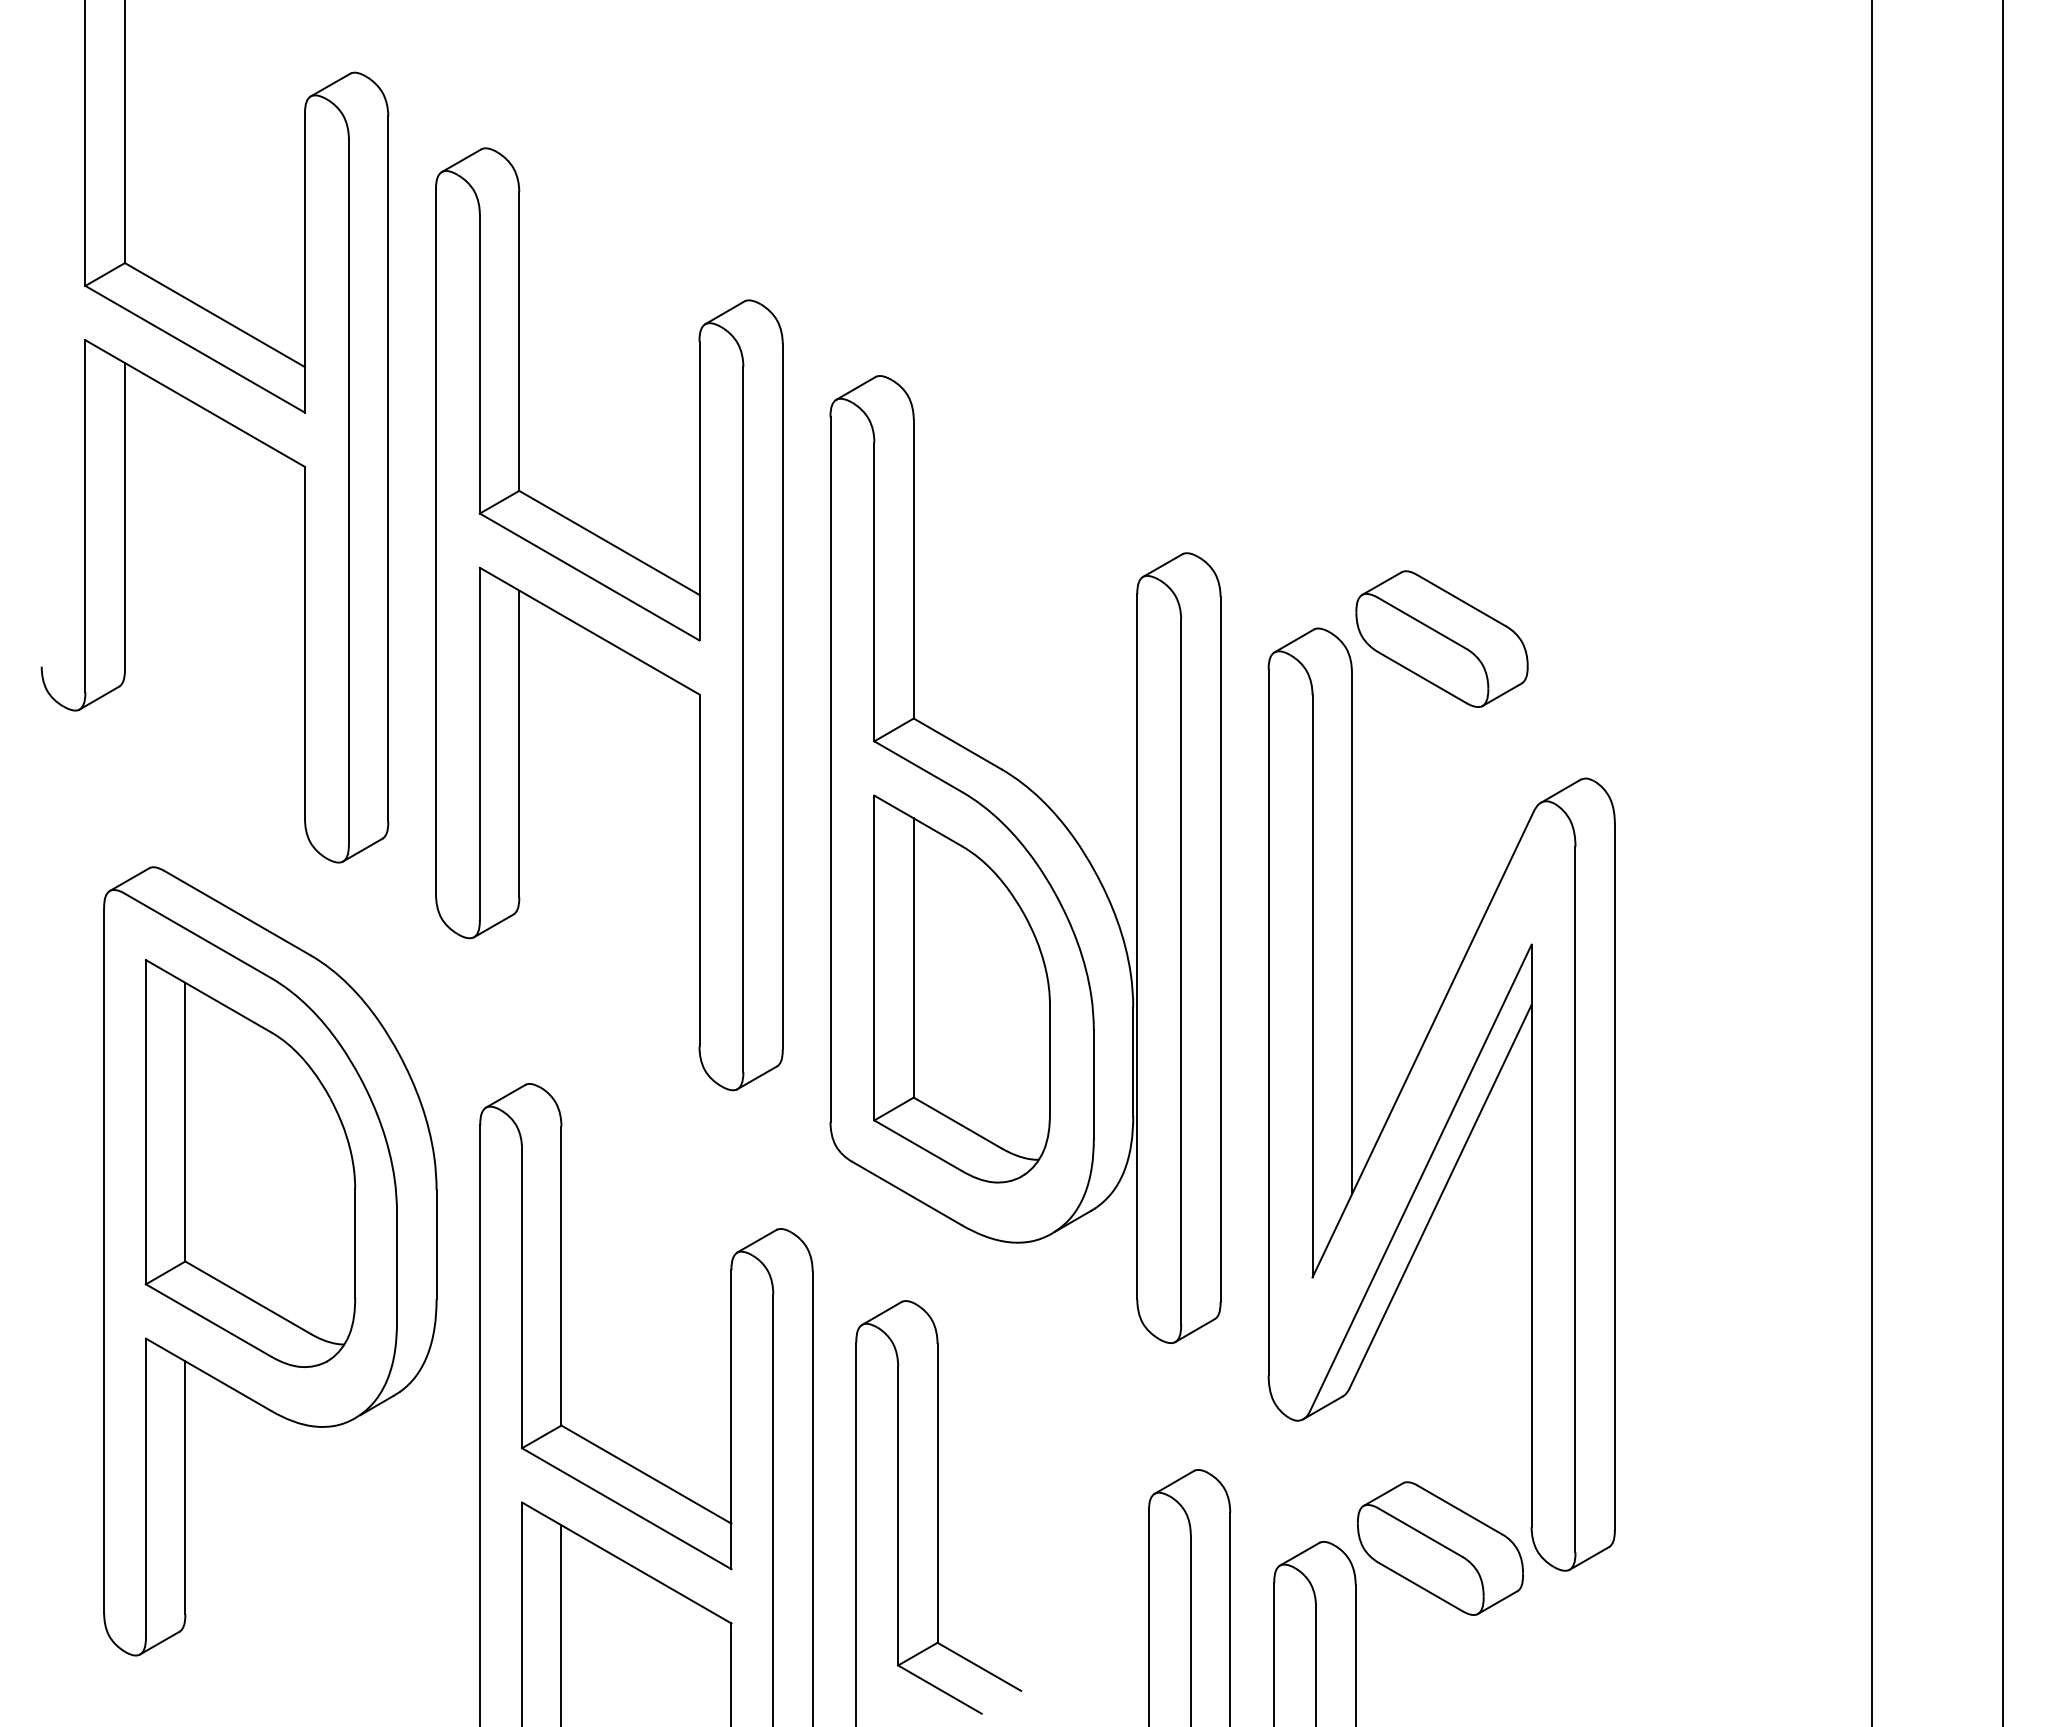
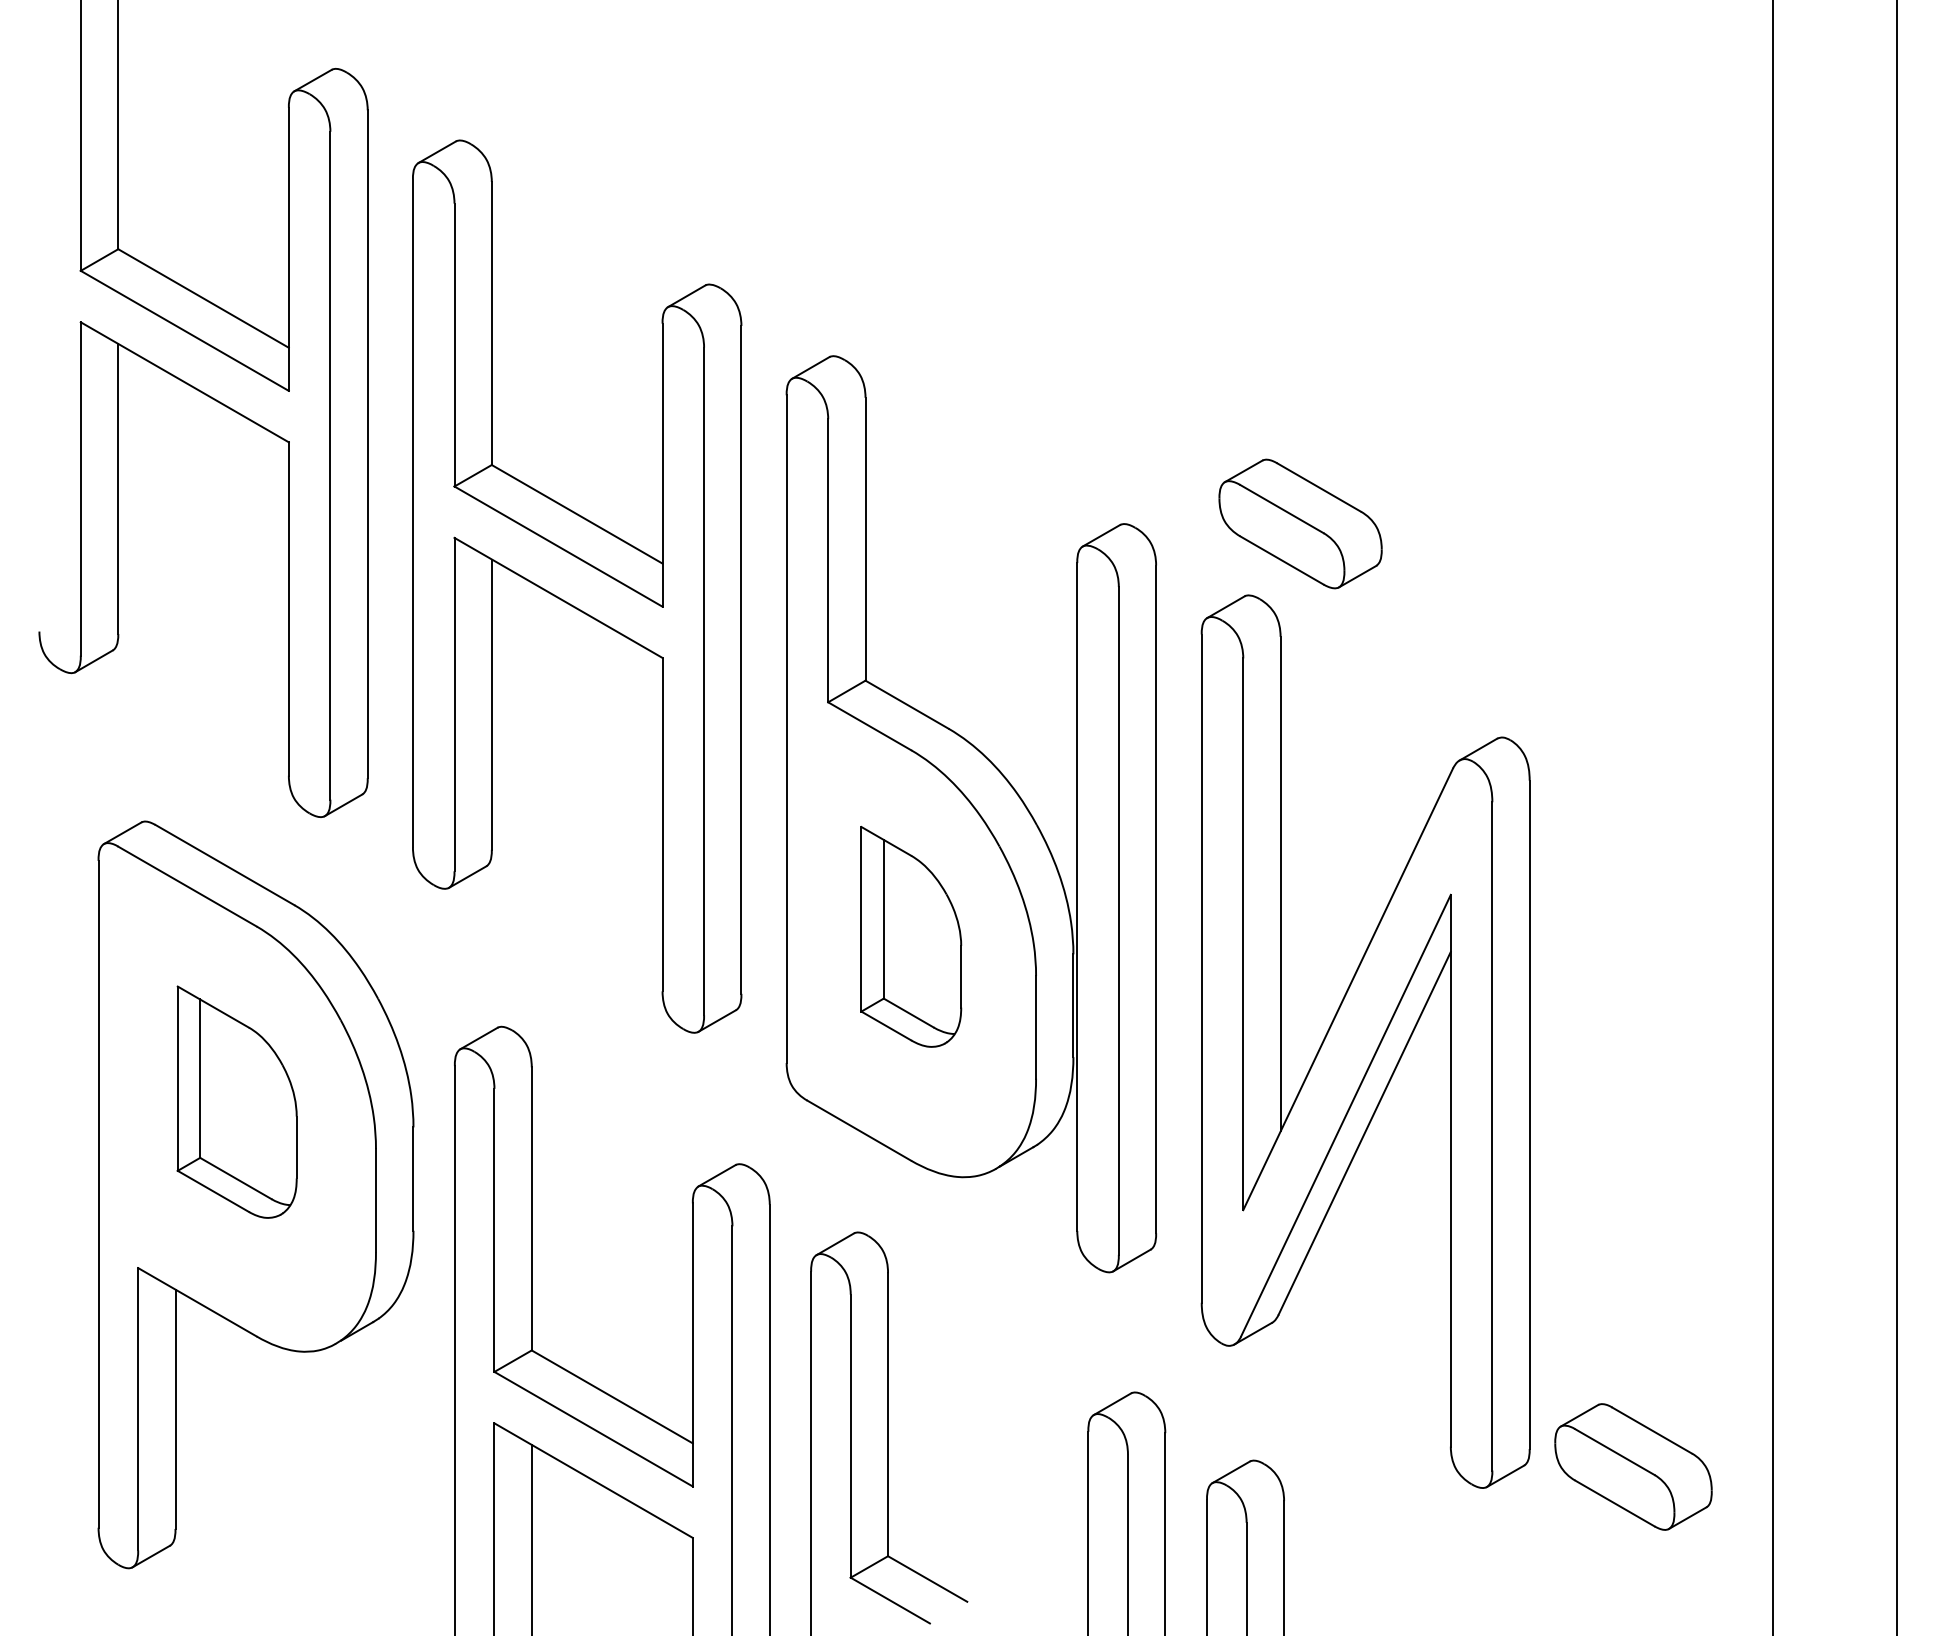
part: (1441, 638) -> (1300, 523), moved
part: (961, 988) -> (910, 936), size x0.6
part: (250, 1163) -> (237, 1102), size x0.6
part: (1440, 1548) -> (1633, 1466), moved

